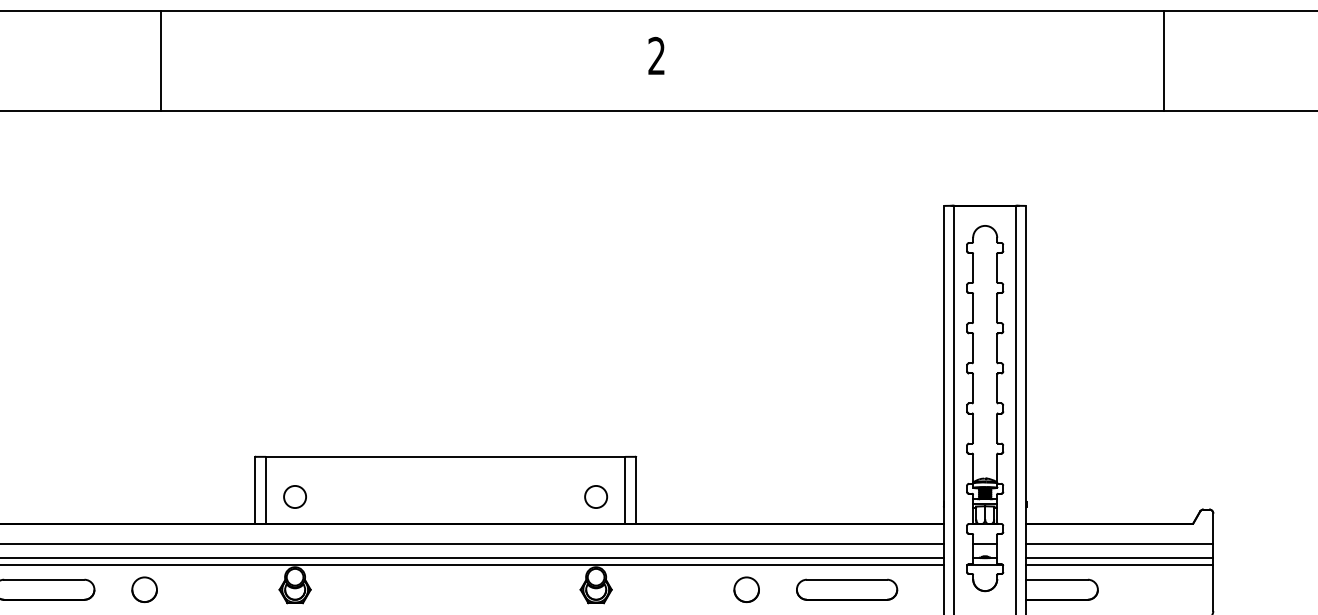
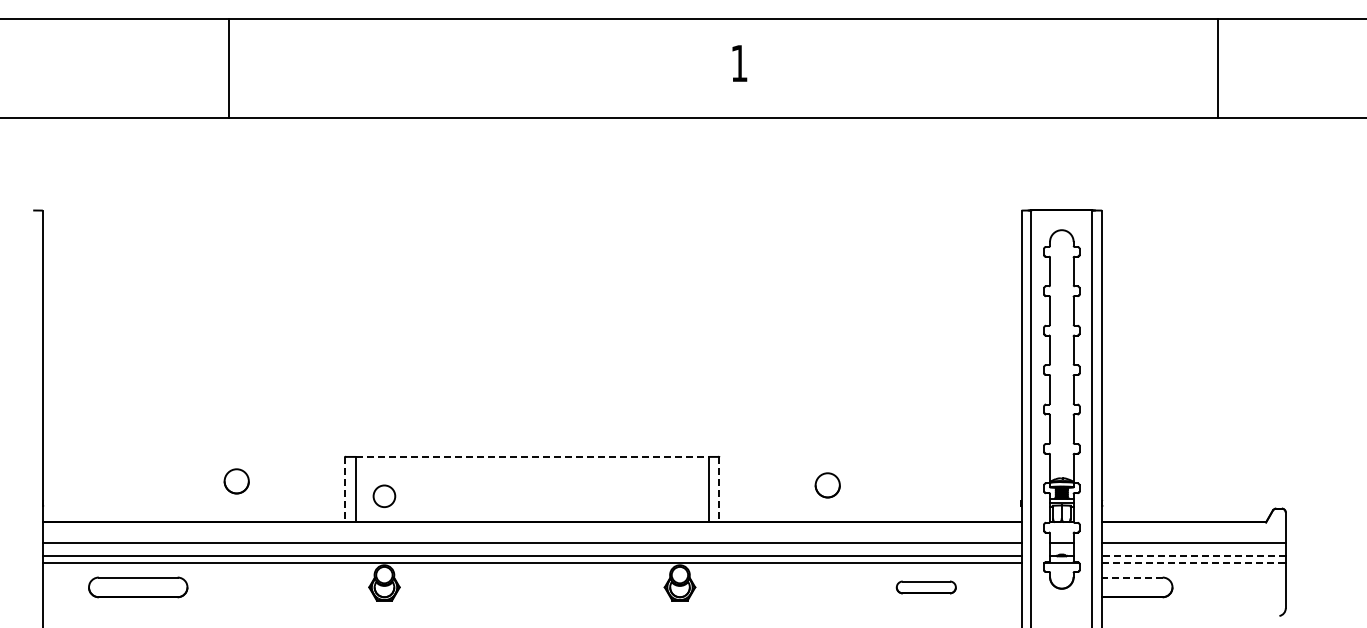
text: (656, 55) -> (739, 62), 2 -> 1
line: (160, 61) -> (228, 68), moved
line: (1164, 61) -> (1217, 68), moved
line: (445, 456) -> (532, 456), solid -> dashed
line: (255, 490) -> (345, 489), solid -> dashed
line: (636, 490) -> (719, 489), solid -> dashed
circle: (595, 496) -> (679, 495), removed
line: (1119, 557) -> (1193, 555), solid -> dashed
line: (1119, 565) -> (1193, 563), solid -> dashed
line: (1056, 579) -> (1131, 577), solid -> dashed
circle: (144, 589) -> (236, 481), moved
circle: (746, 589) -> (827, 485), moved
part: (847, 589) -> (926, 587), size x0.6

